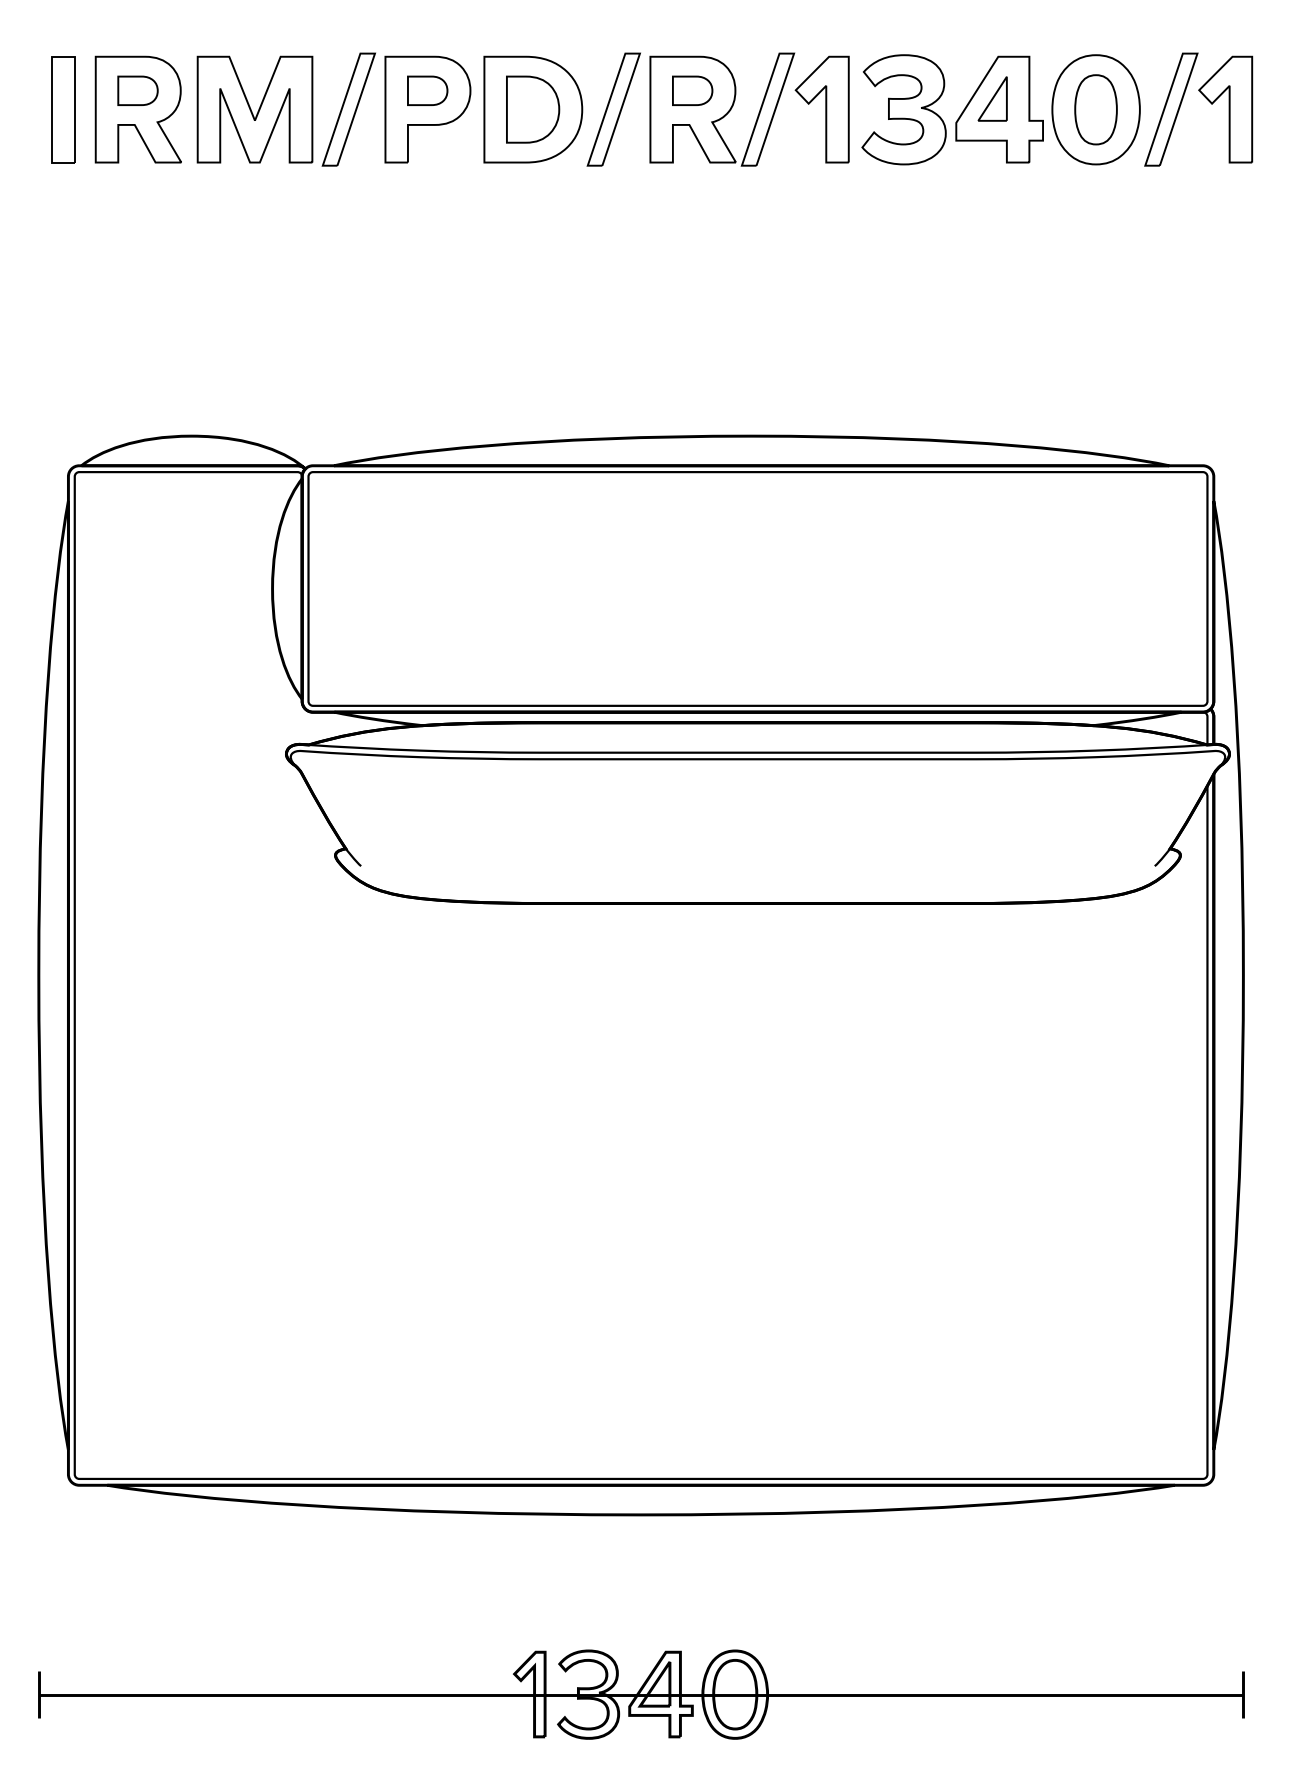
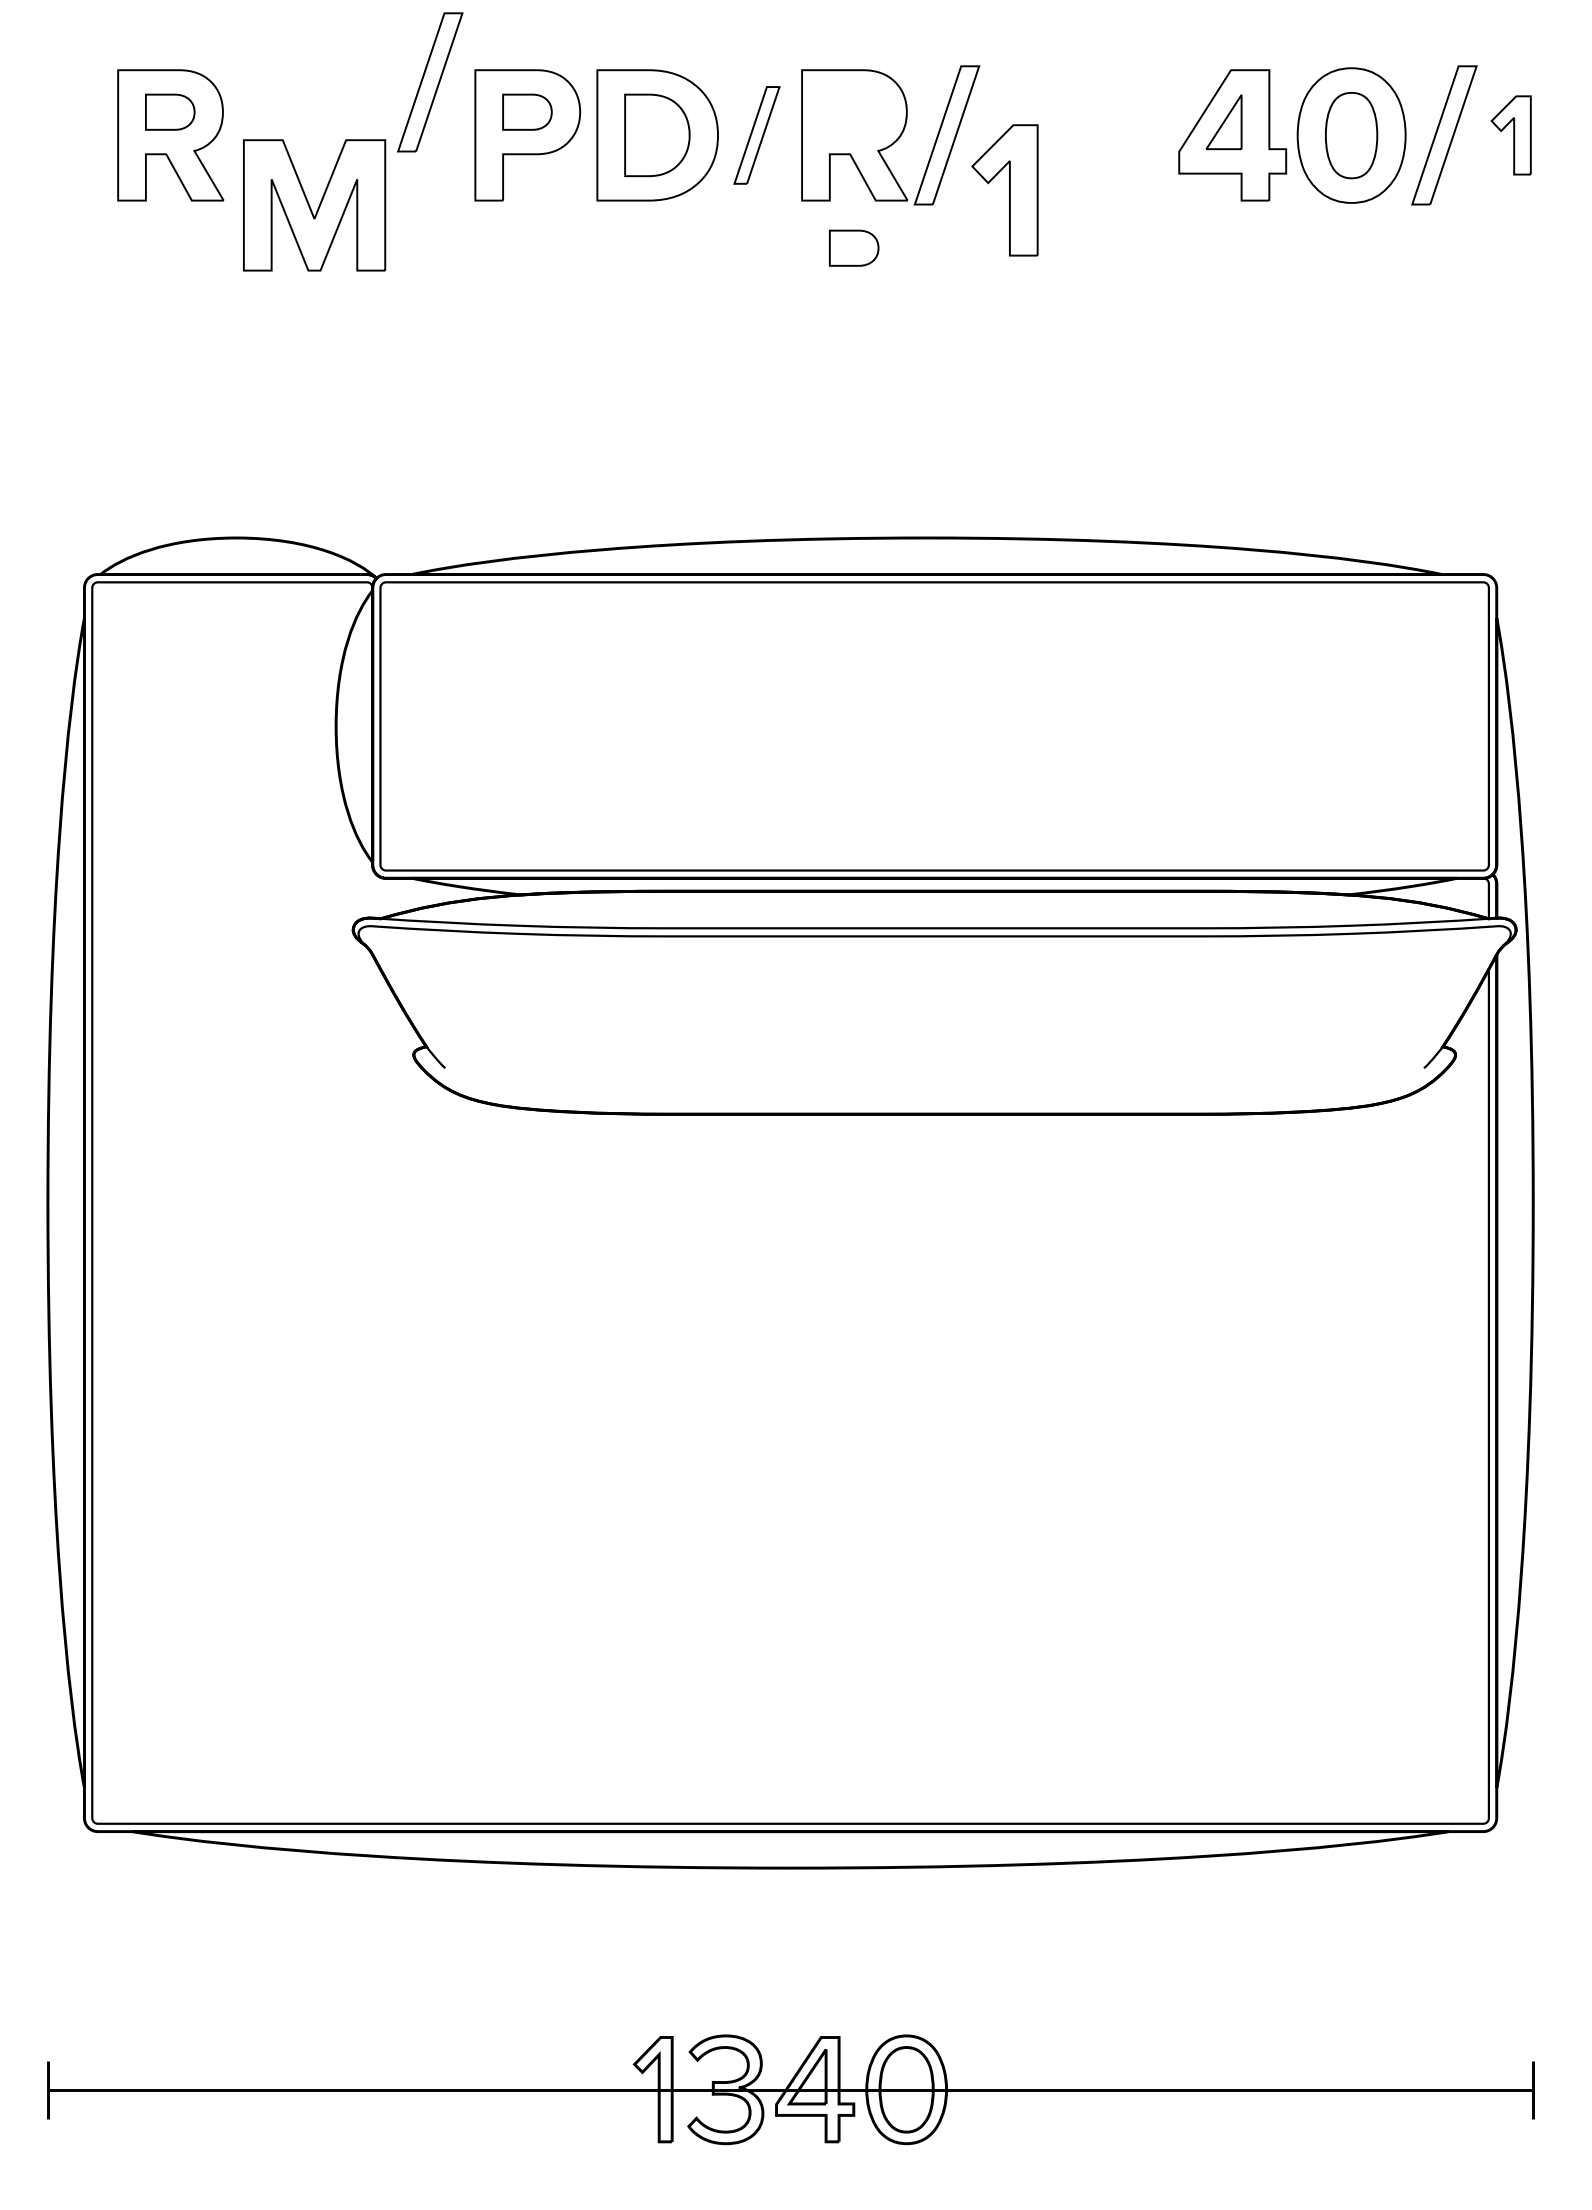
part: (692, 90) -> (854, 247), moved
part: (63, 109) -> (78, 135), removed
part: (255, 109) -> (314, 205), moved
part: (349, 109) -> (430, 82), moved
part: (613, 109) -> (756, 135), size x0.7
part: (821, 109) -> (1004, 190), moved
part: (903, 109) -> (1114, 135), removed
part: (1224, 109) -> (1510, 135), size x0.6

